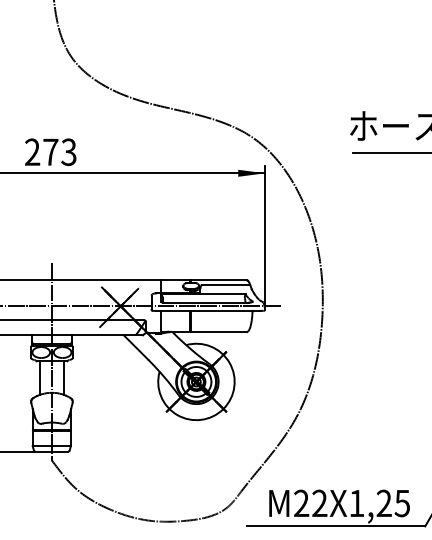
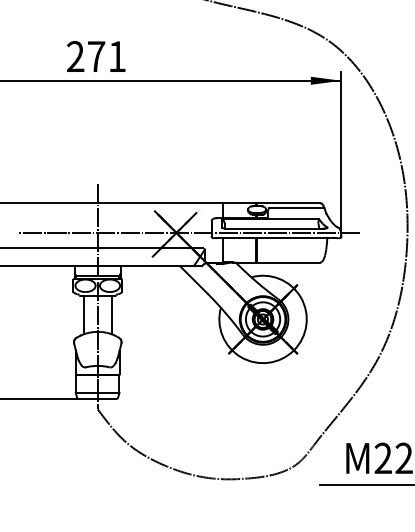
text: (68, 152) -> (116, 56), 273 -> 271

